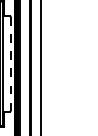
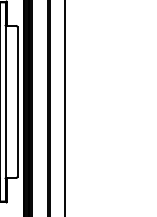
line: (10, 63) -> (16, 101), dashed -> solid

